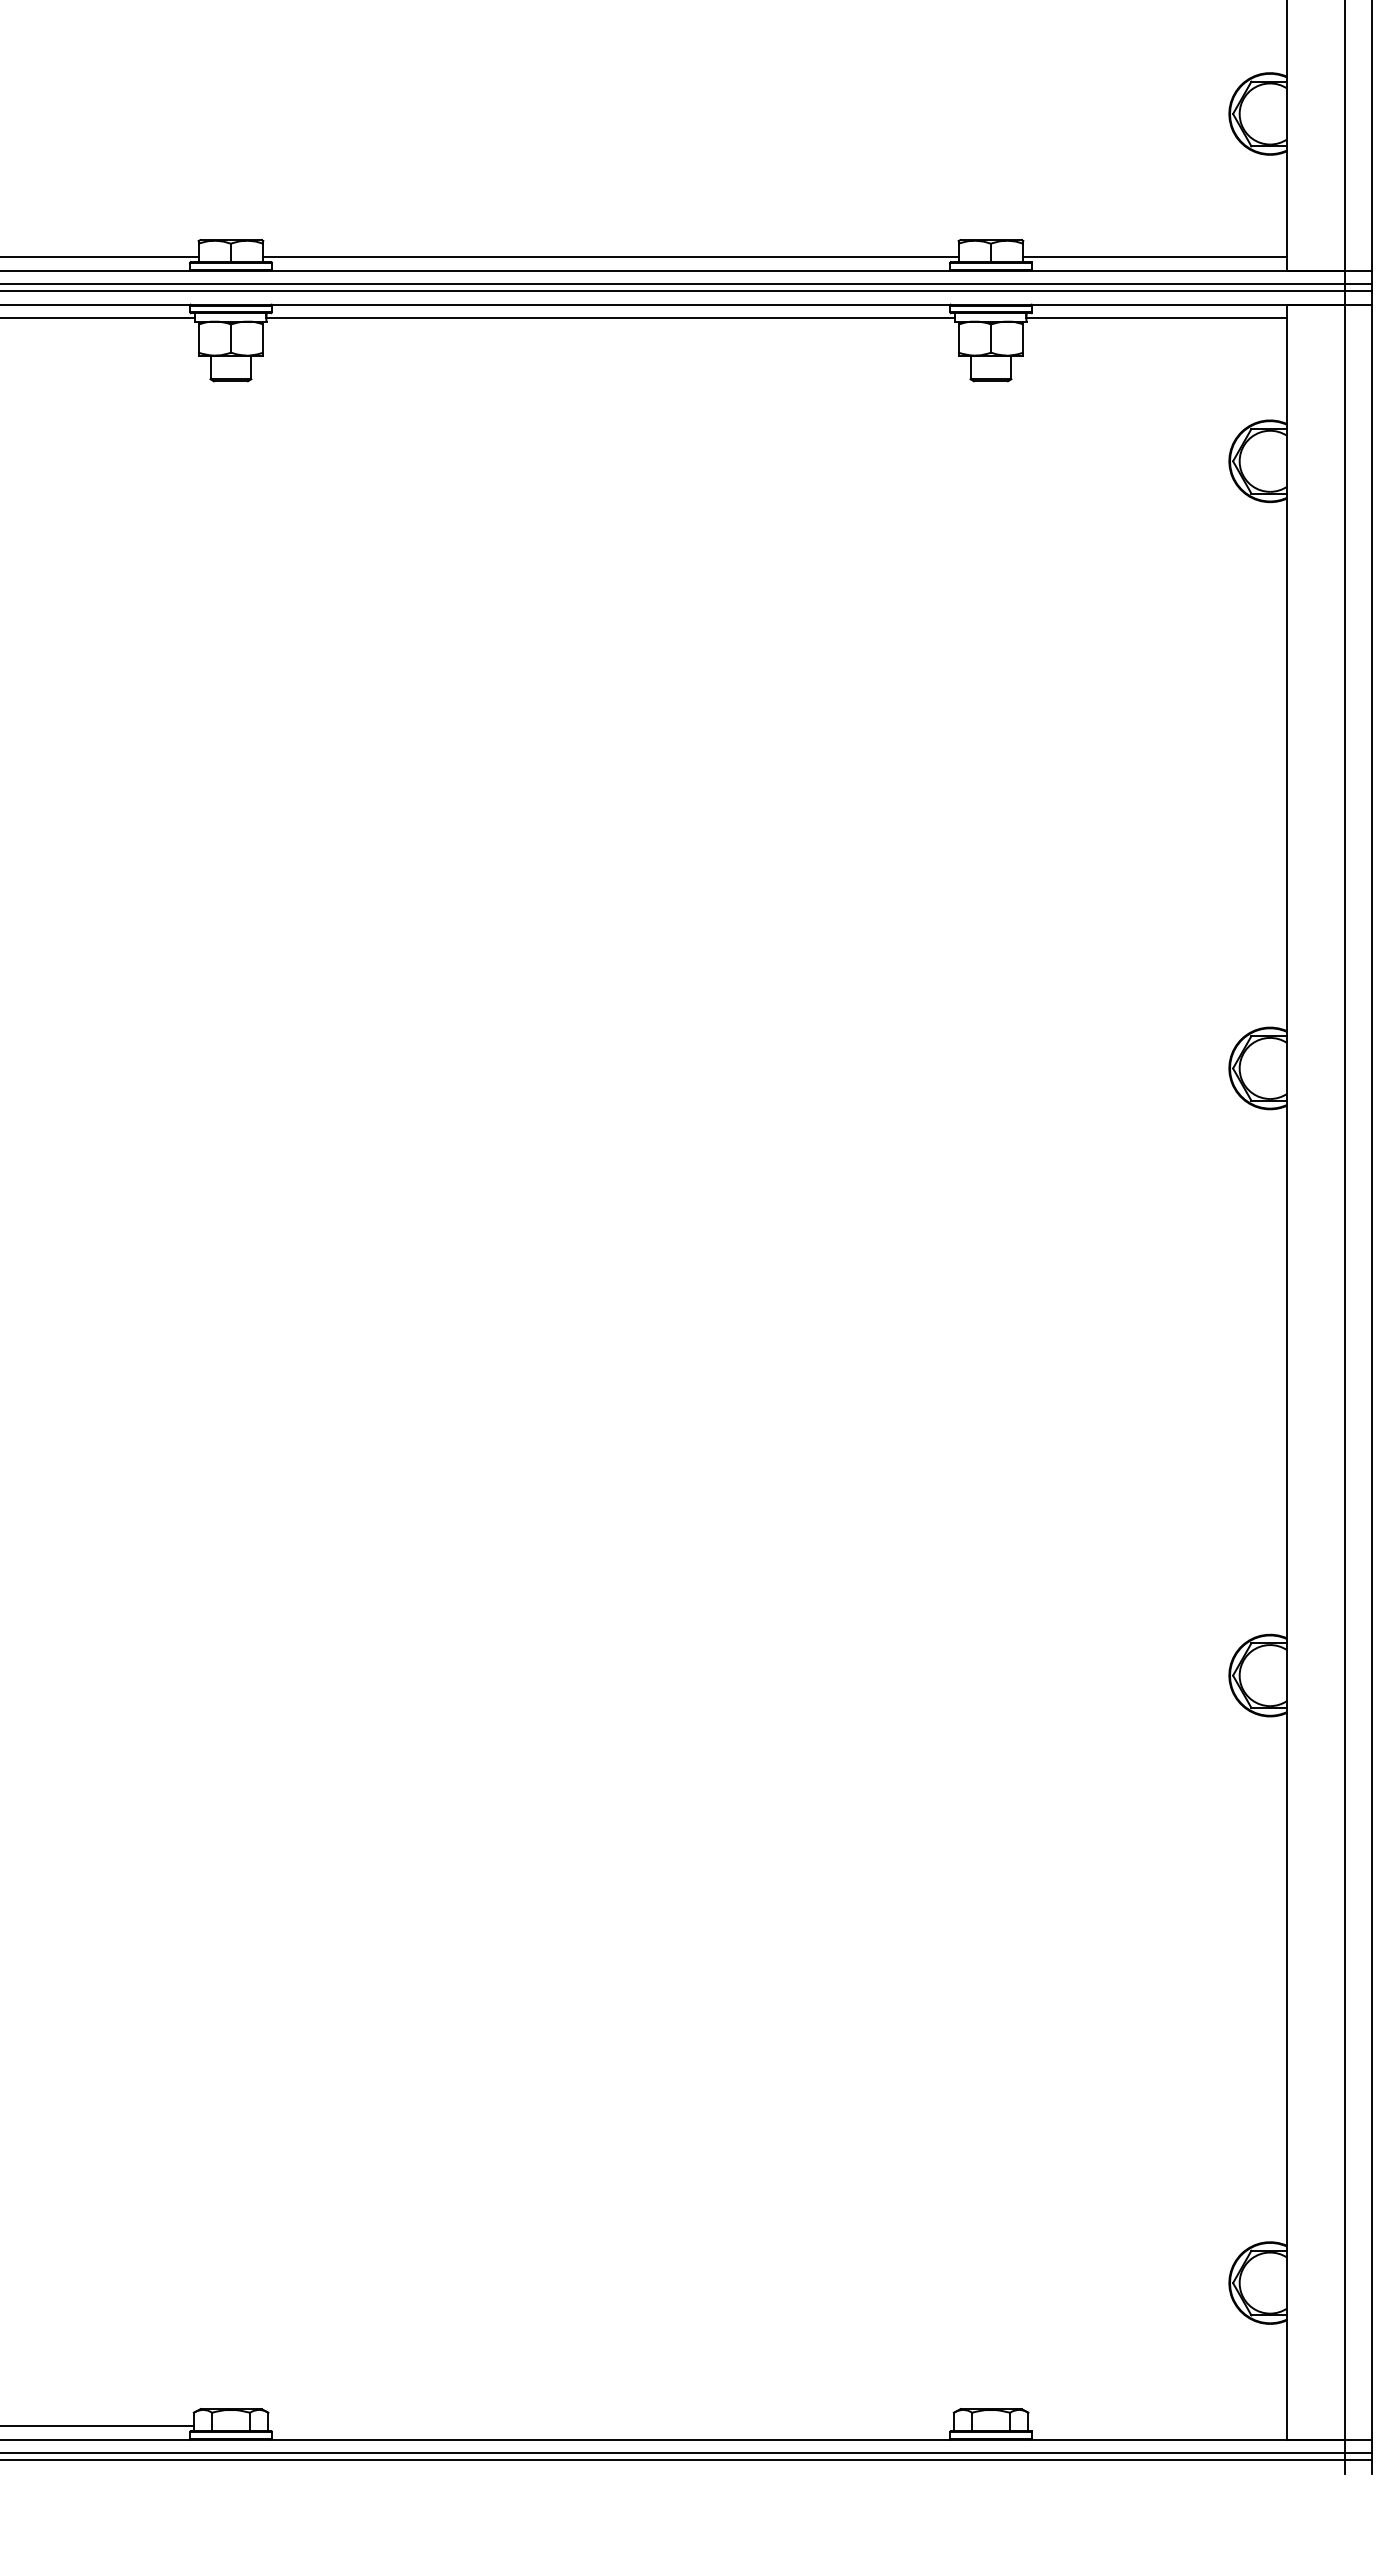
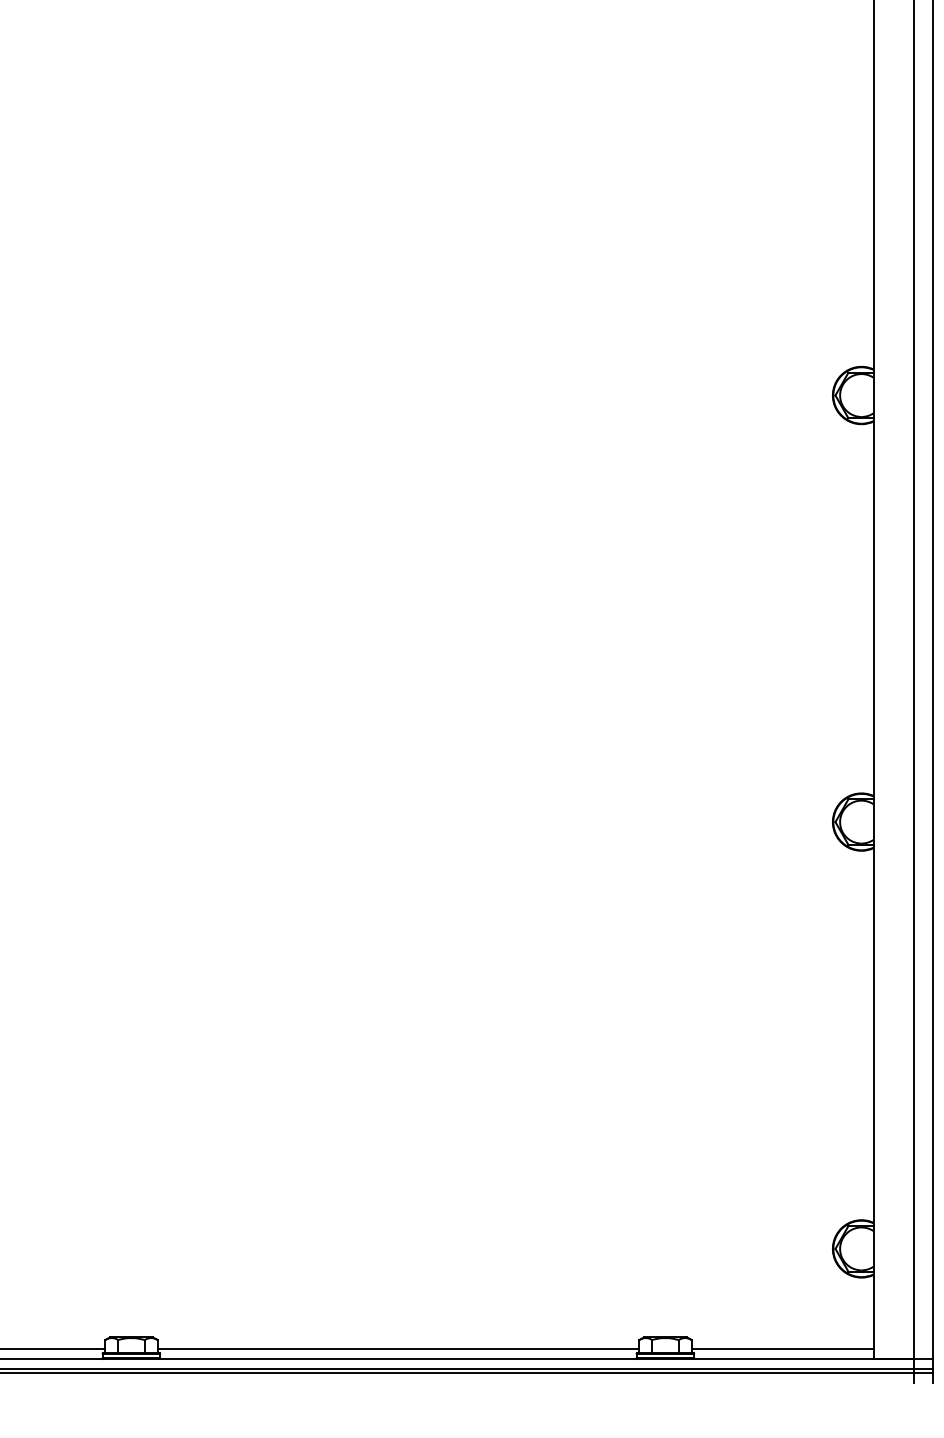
line: (610, 2426) -> (398, 1349), added
line: (1157, 2426) -> (782, 1349), added

